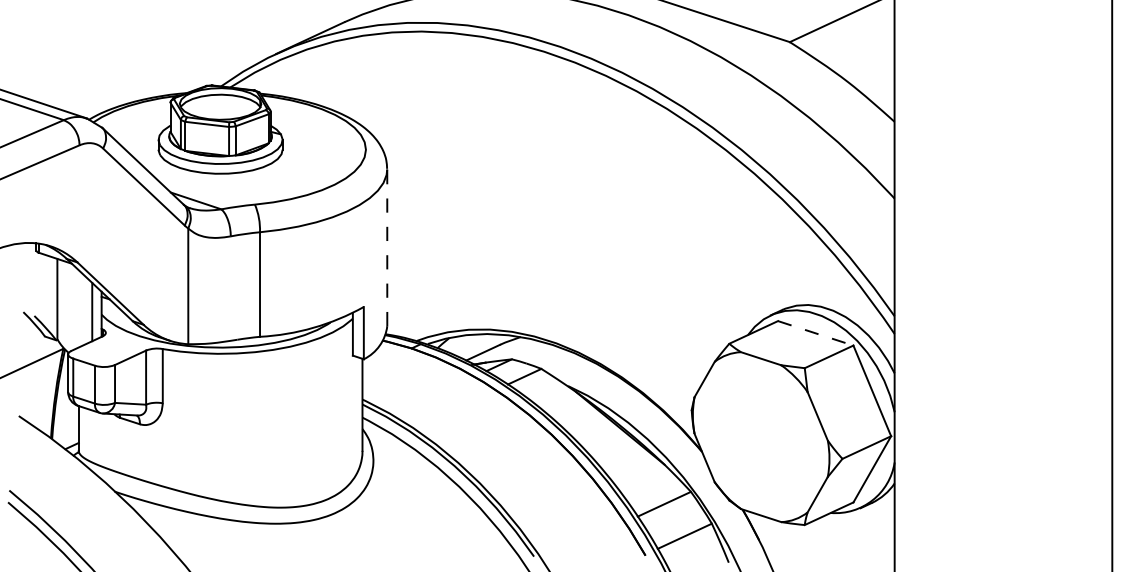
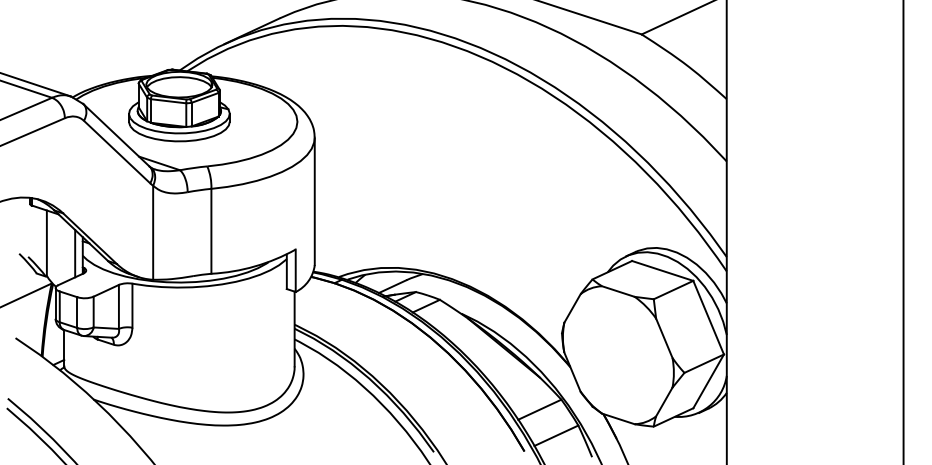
line: (387, 247) -> (314, 201), dashed -> solid
line: (815, 333) -> (662, 271), dashed -> solid

